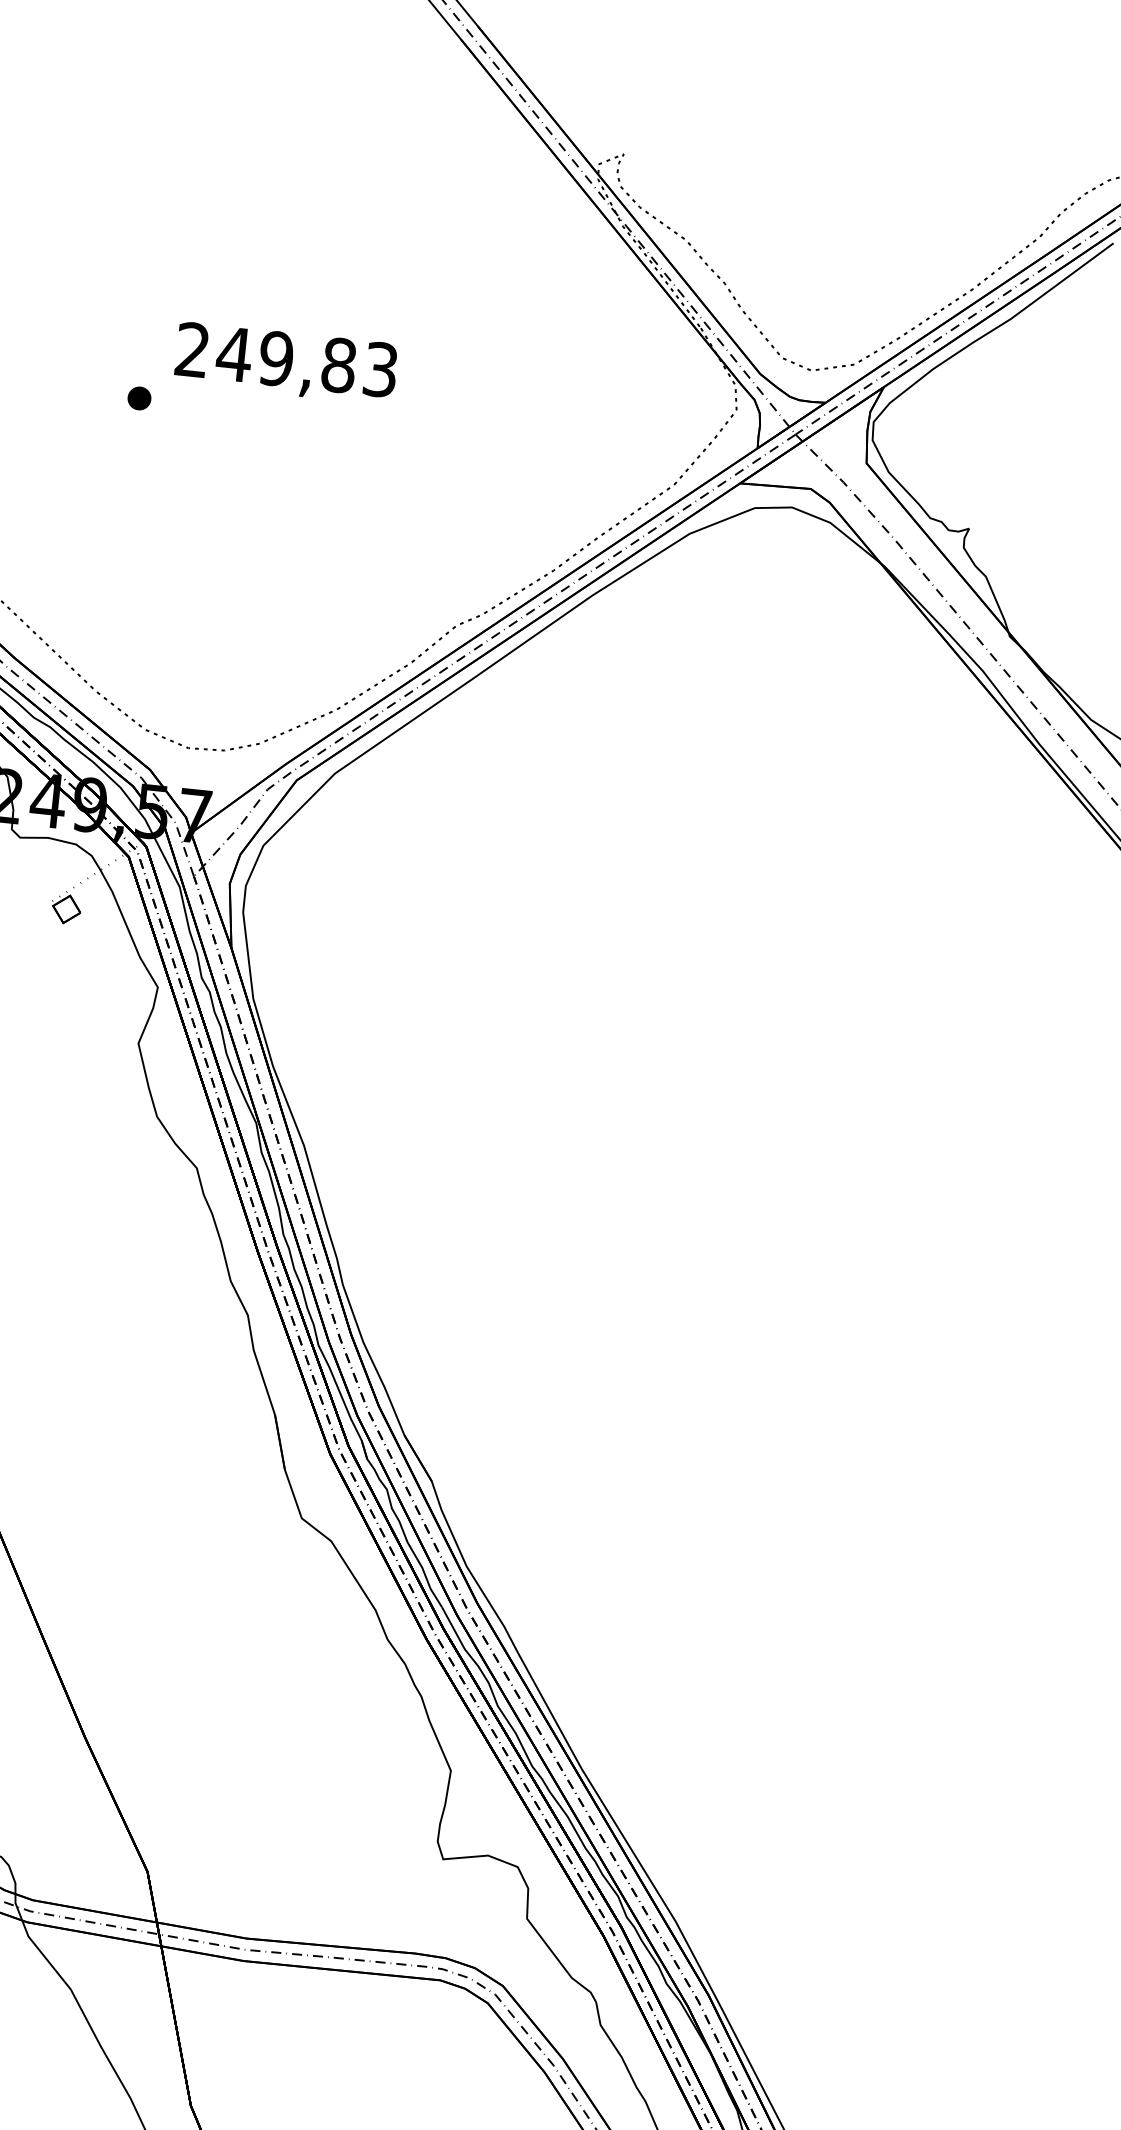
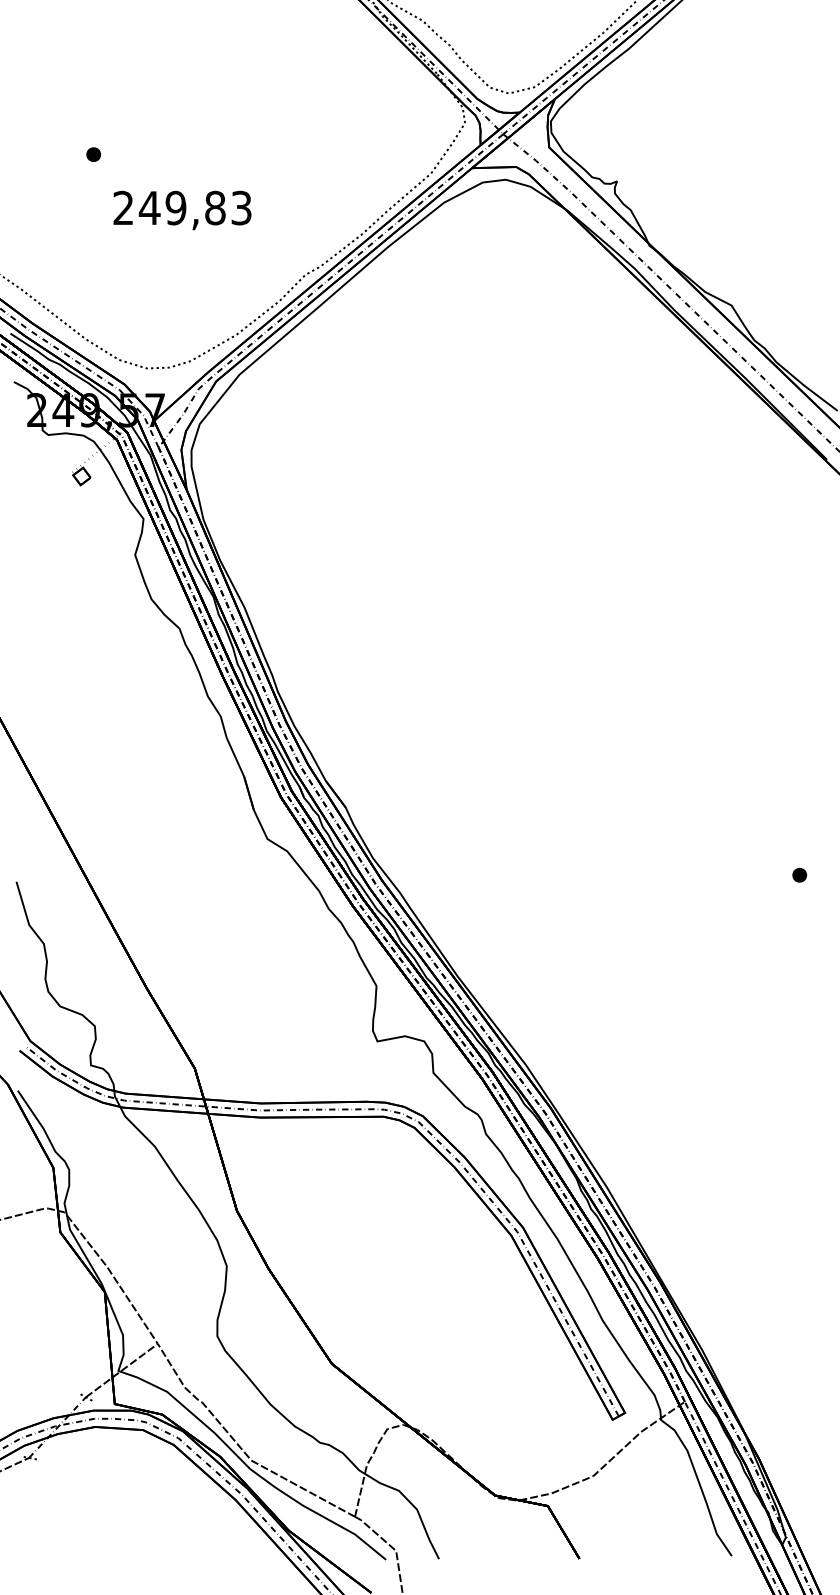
text: (286, 363) -> (182, 210), moved

